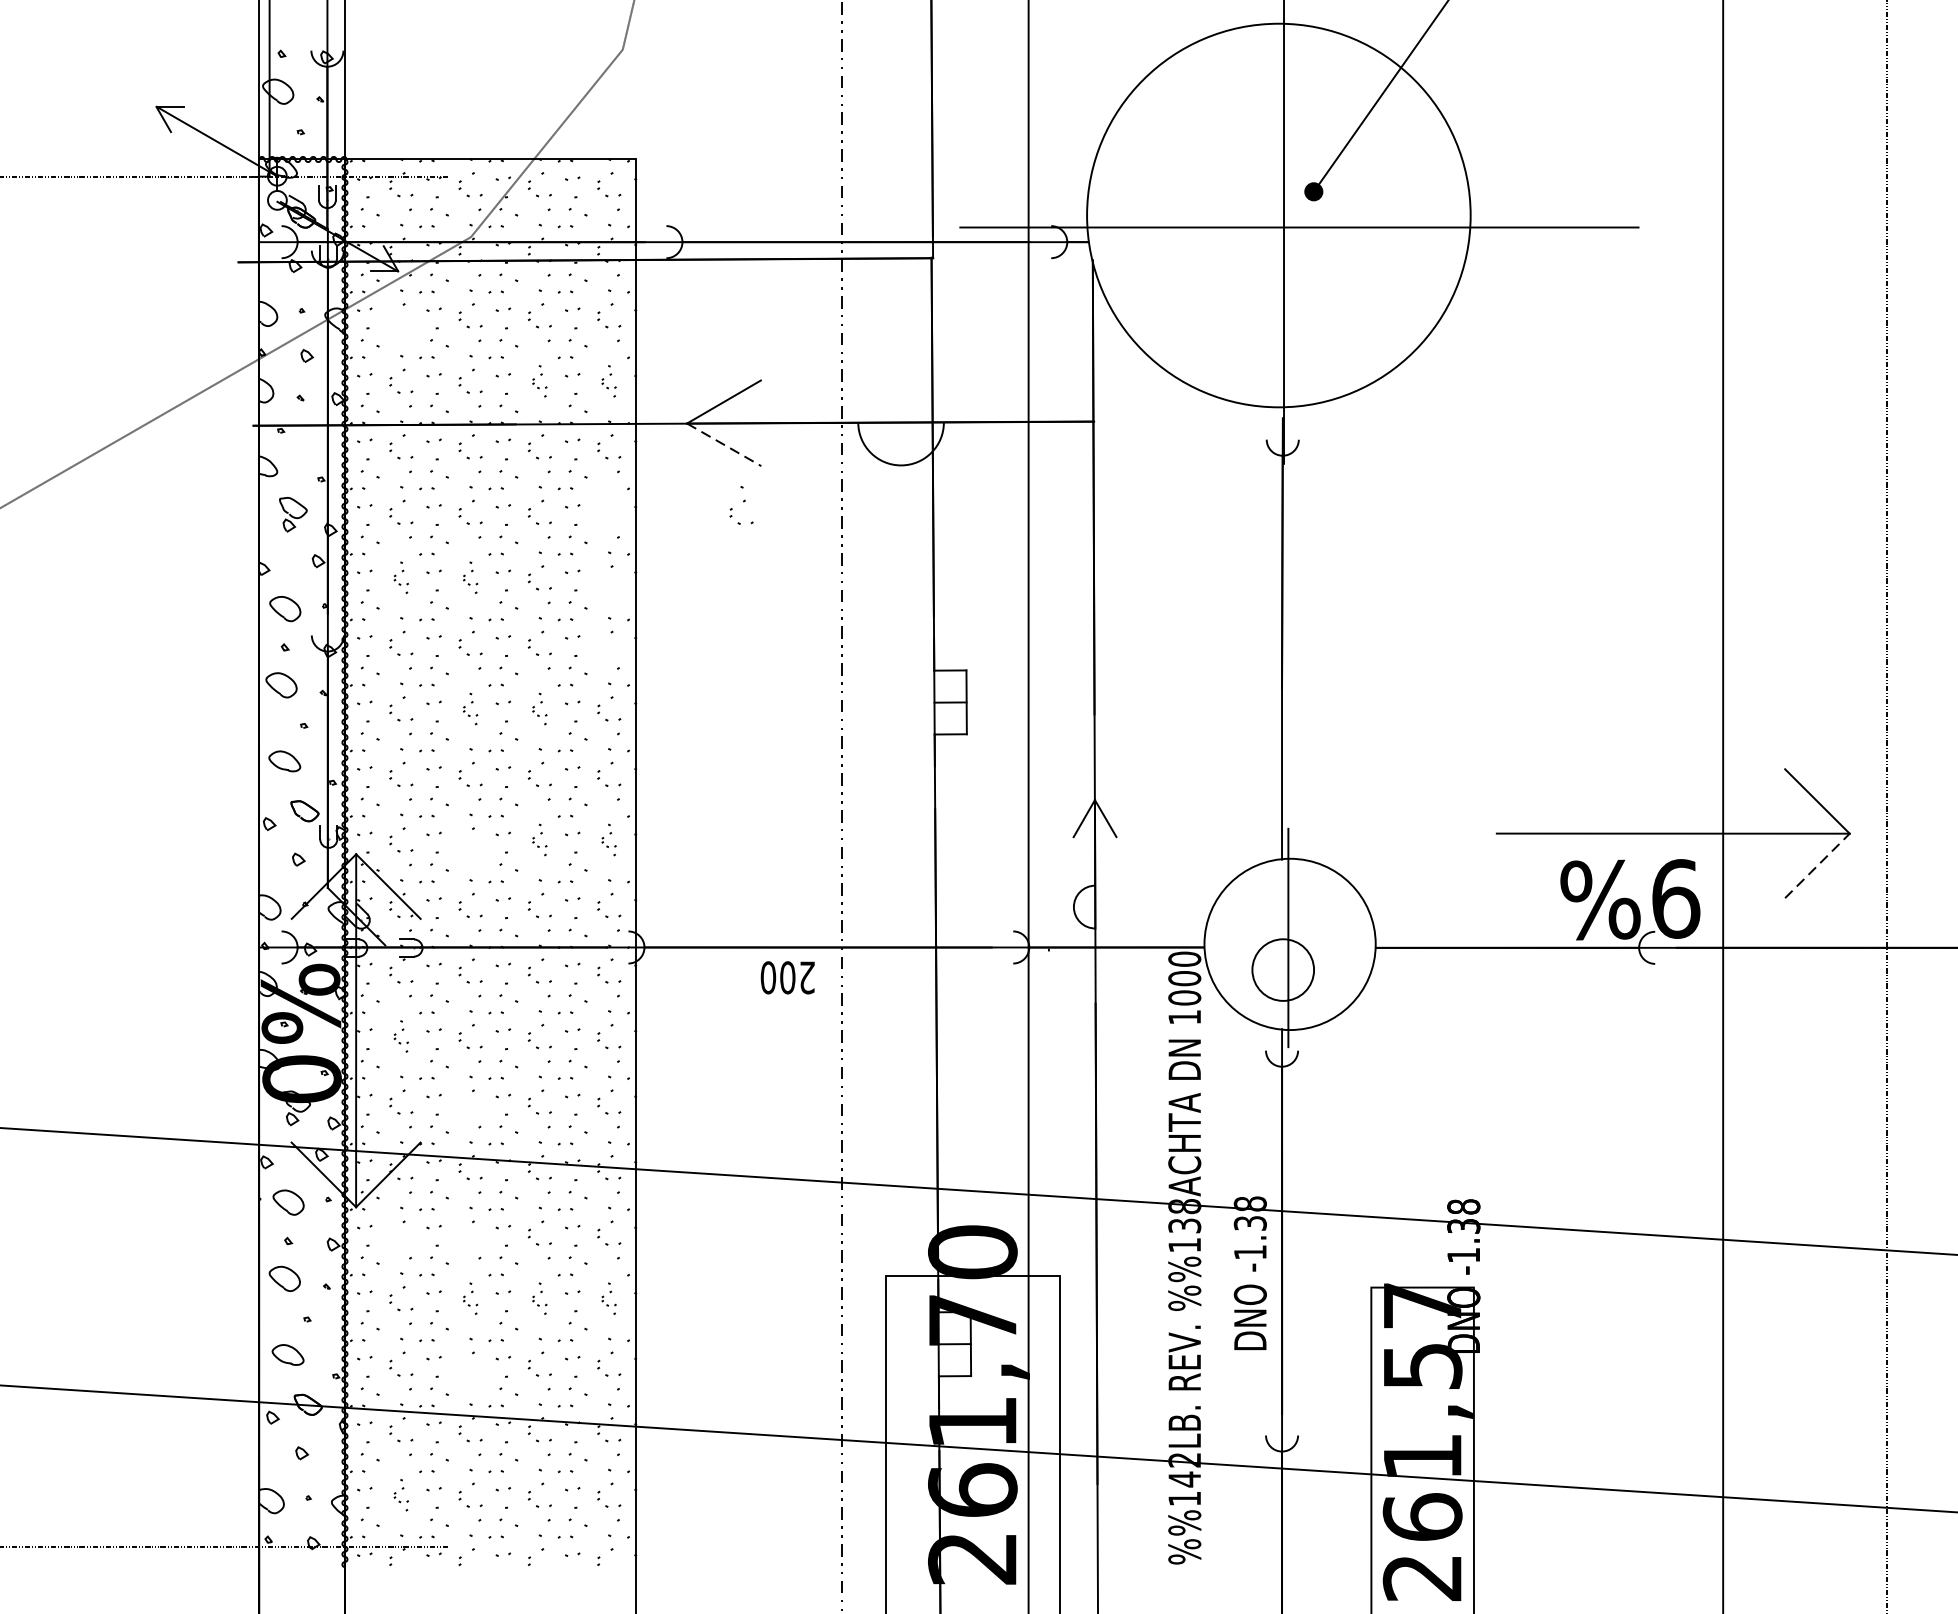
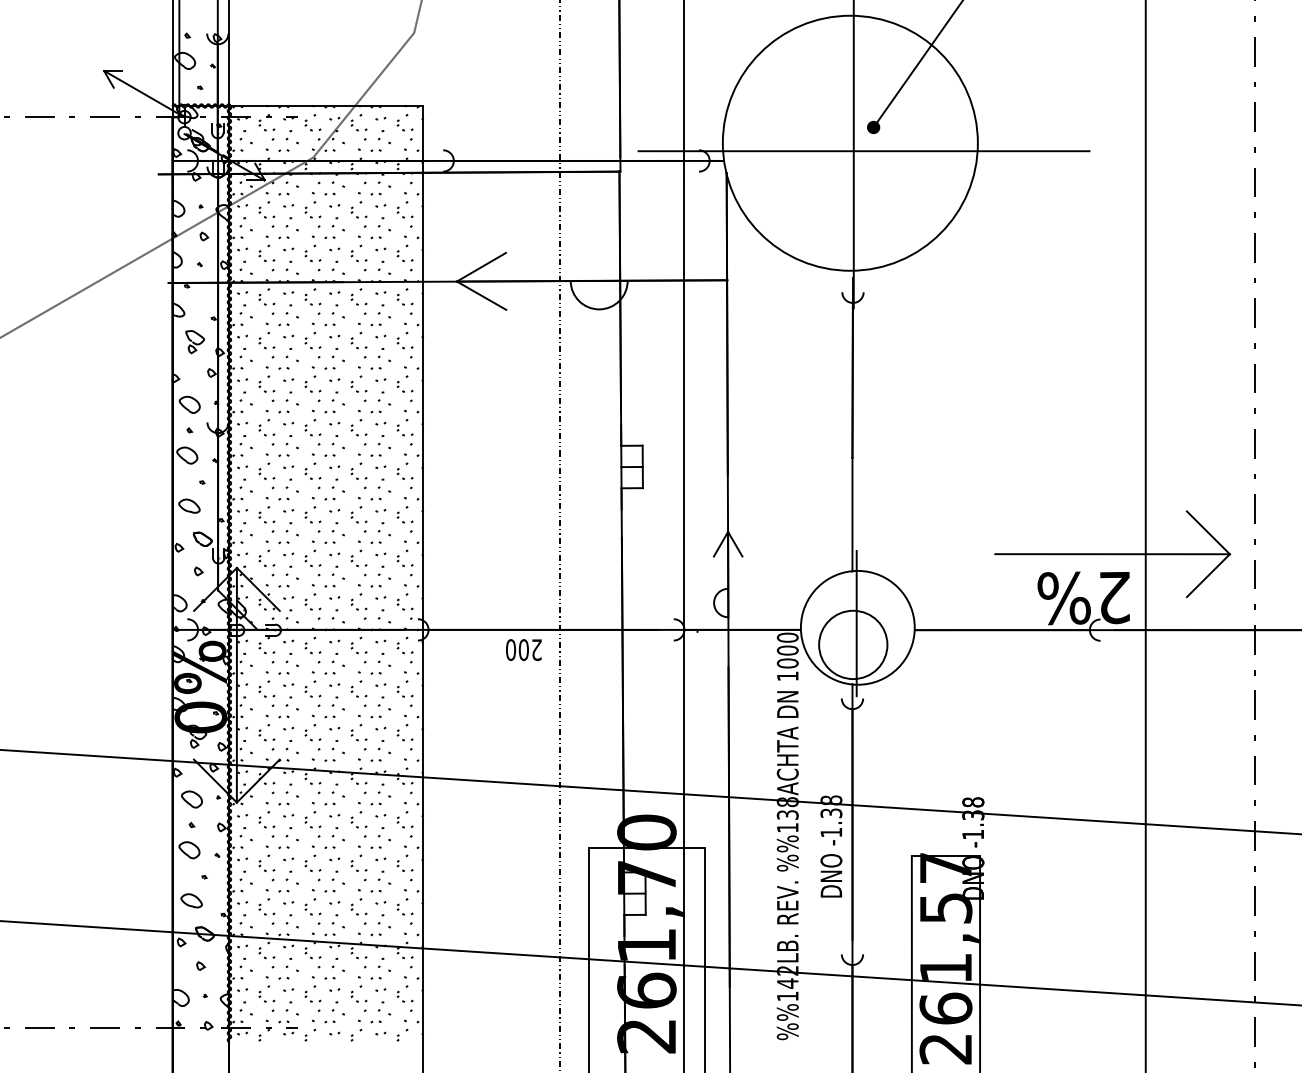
part: (400, 325) -> (266, 216), added
part: (539, 381) -> (358, 253), size x1.67
part: (608, 381) -> (404, 253), size x1.67
line: (725, 444) -> (482, 295), dashed -> solid
part: (740, 504) -> (404, 335), moved
part: (400, 576) -> (266, 383), size x1.67
part: (469, 576) -> (312, 383), size x1.67
part: (608, 587) -> (404, 390), added
part: (608, 647) -> (404, 430), added
part: (469, 709) -> (312, 471), size x1.67
part: (539, 709) -> (358, 471), size x1.67
part: (539, 840) -> (358, 558), size x1.67
part: (608, 840) -> (404, 558), size x1.67
part: (469, 850) -> (312, 565), added
line: (1817, 865) -> (1208, 575), dashed -> solid
text: (1676, 898) -> (1114, 597), 9% -> 2%
circle: (1283, 969) -> (853, 644), size x1.67
part: (400, 1035) -> (266, 688), size x1.67
part: (469, 1106) -> (312, 735), added
part: (400, 1237) -> (266, 822), added
part: (469, 1237) -> (312, 822), added
part: (469, 1298) -> (312, 863), size x1.67
part: (539, 1298) -> (358, 863), size x1.67
part: (608, 1298) -> (404, 863), size x1.67
part: (469, 1374) -> (312, 913), added
part: (400, 1494) -> (266, 993), size x1.67

